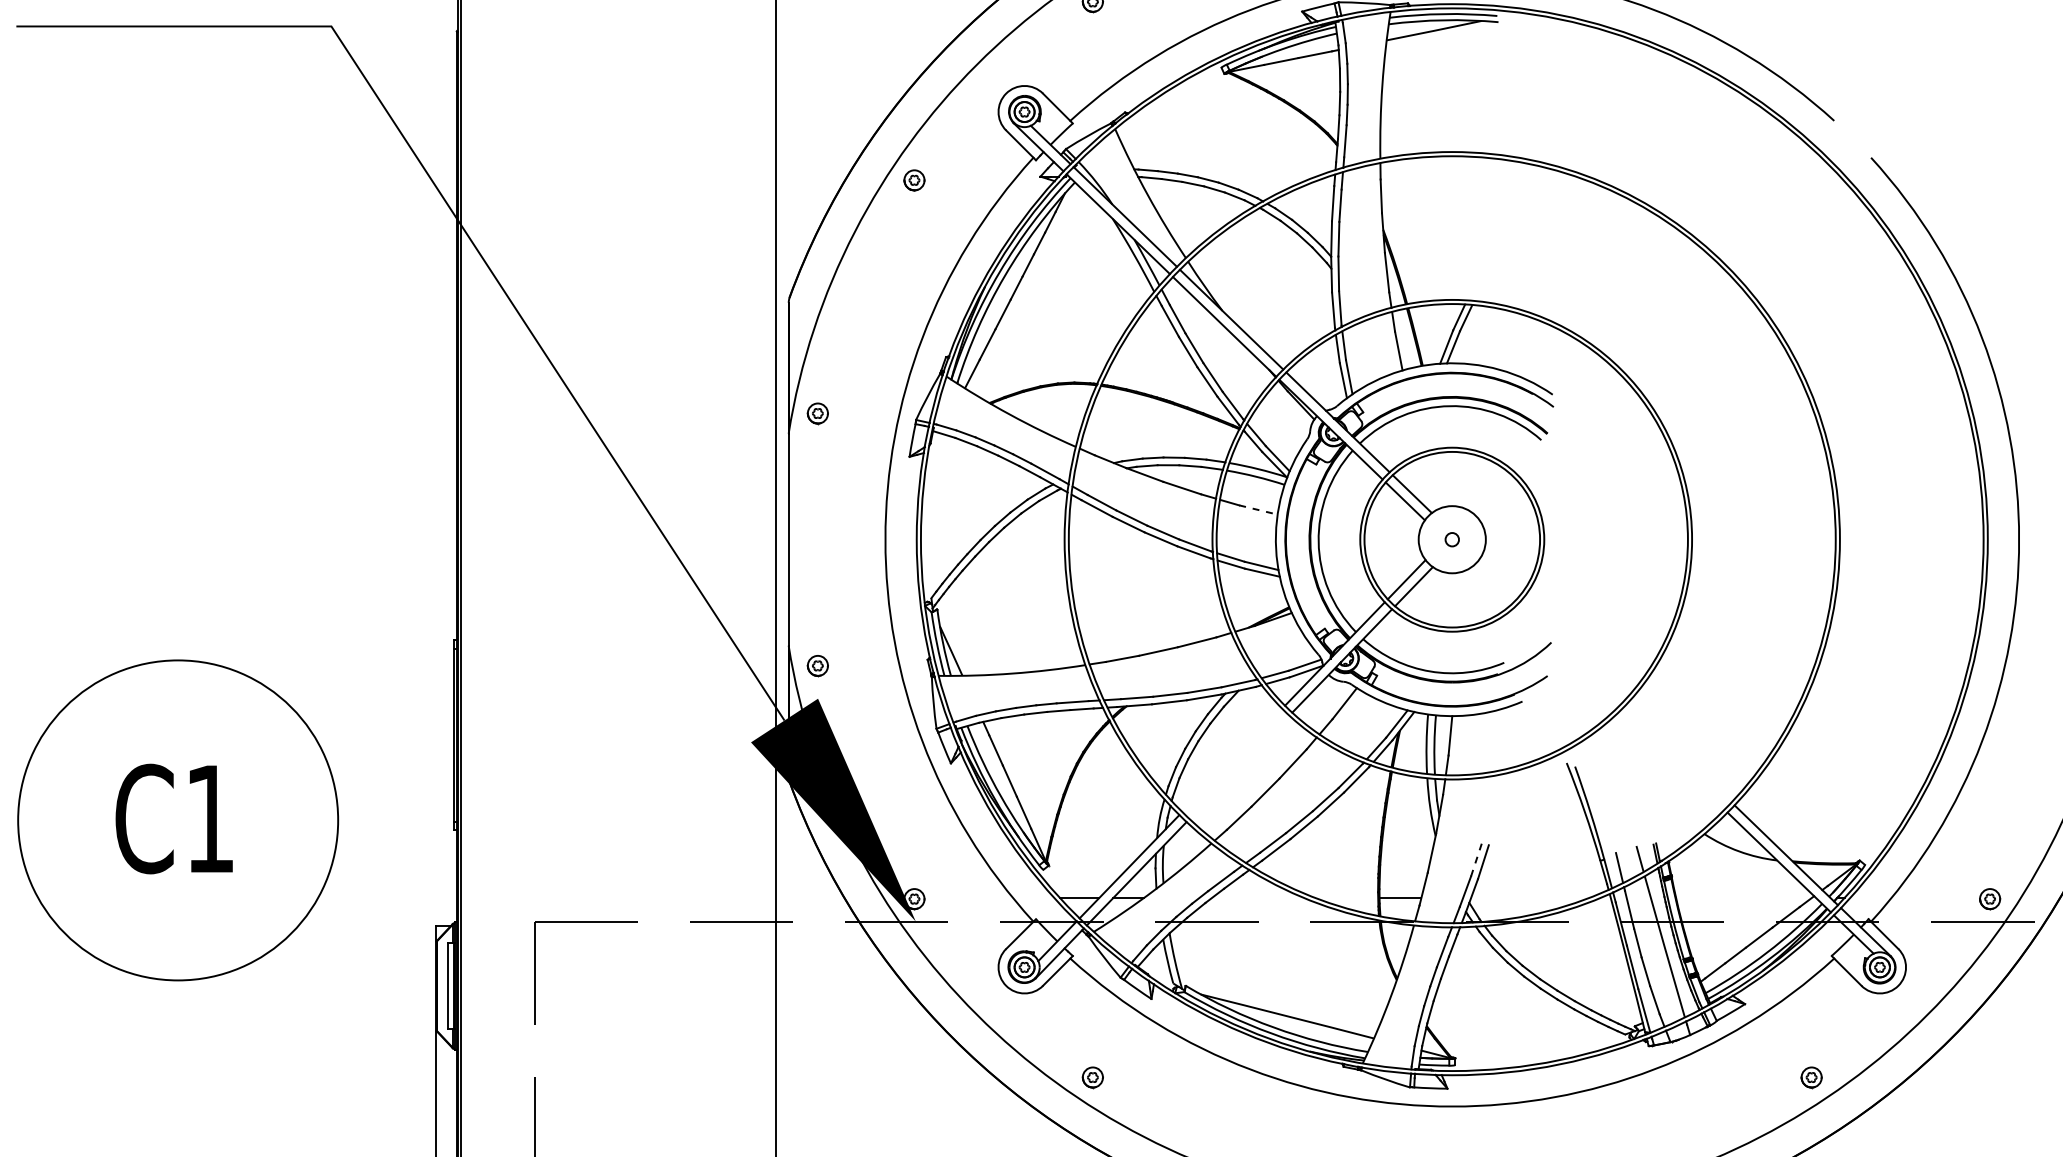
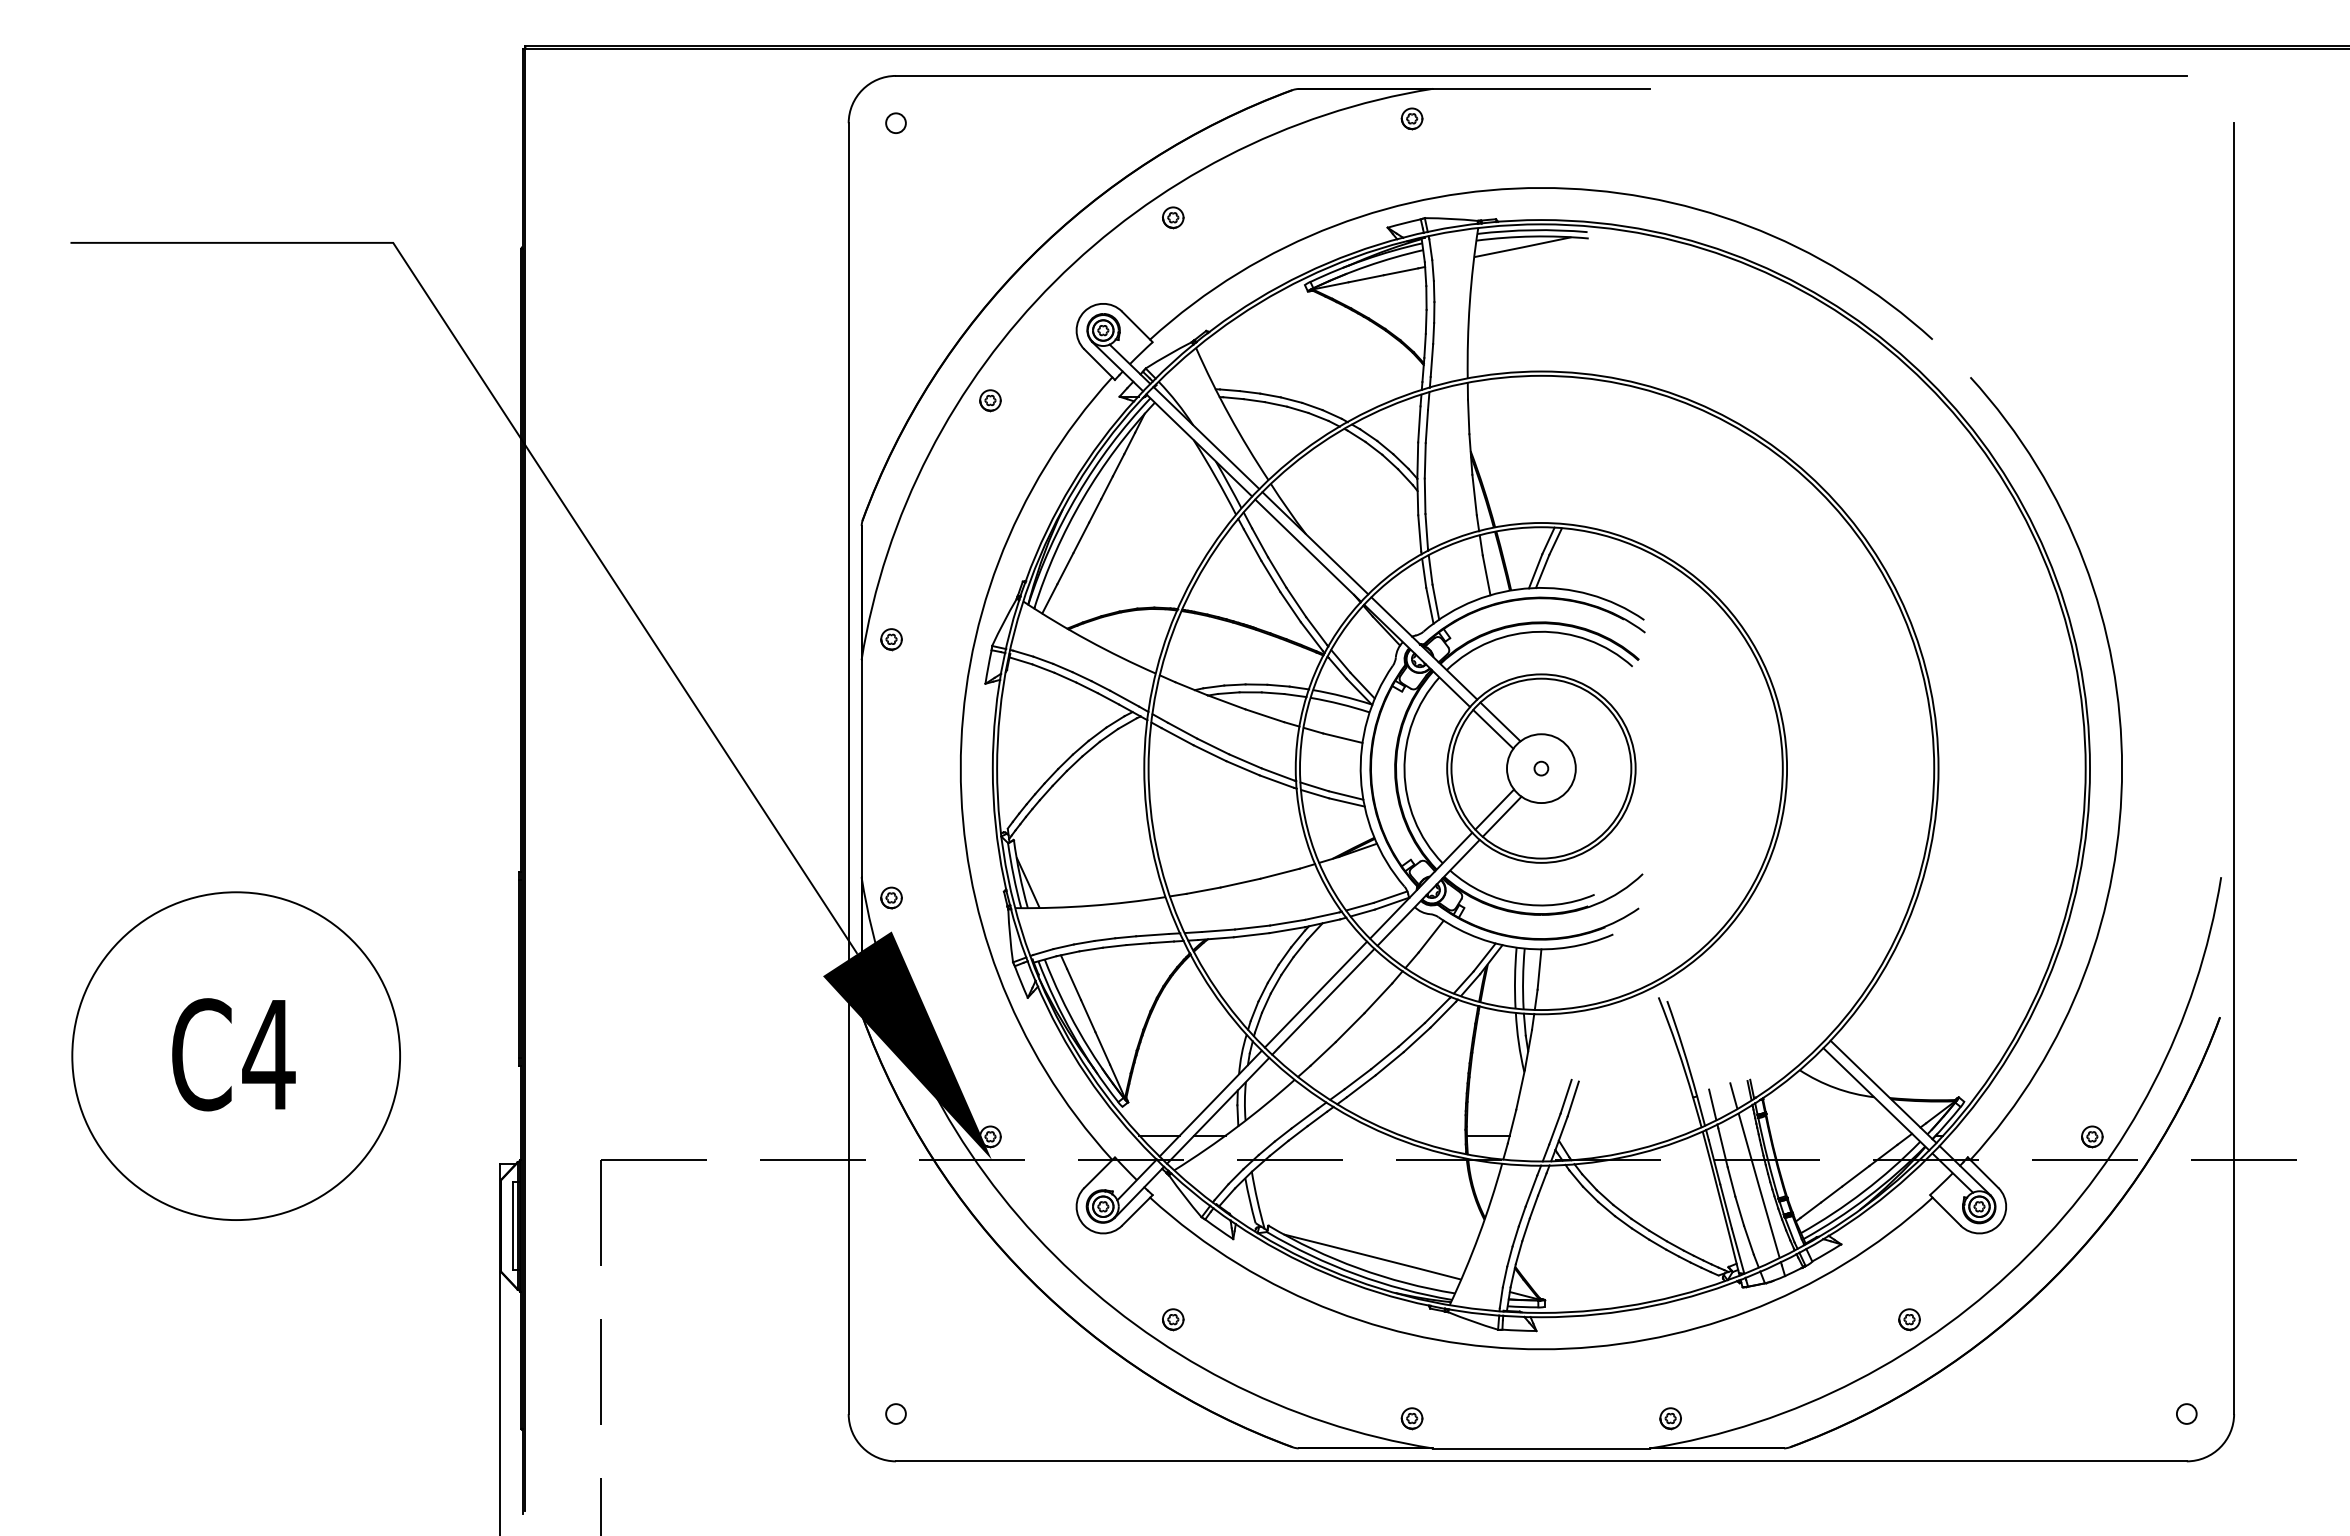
line: (1259, 510) -> (1343, 738), dashed -> solid
line: (1231, 760) -> (1315, 994), added
line: (1239, 767) -> (1323, 1001), added
text: (209, 818) -> (268, 1054), C1 -> C4
line: (1476, 859) -> (1566, 1096), dashed -> solid

